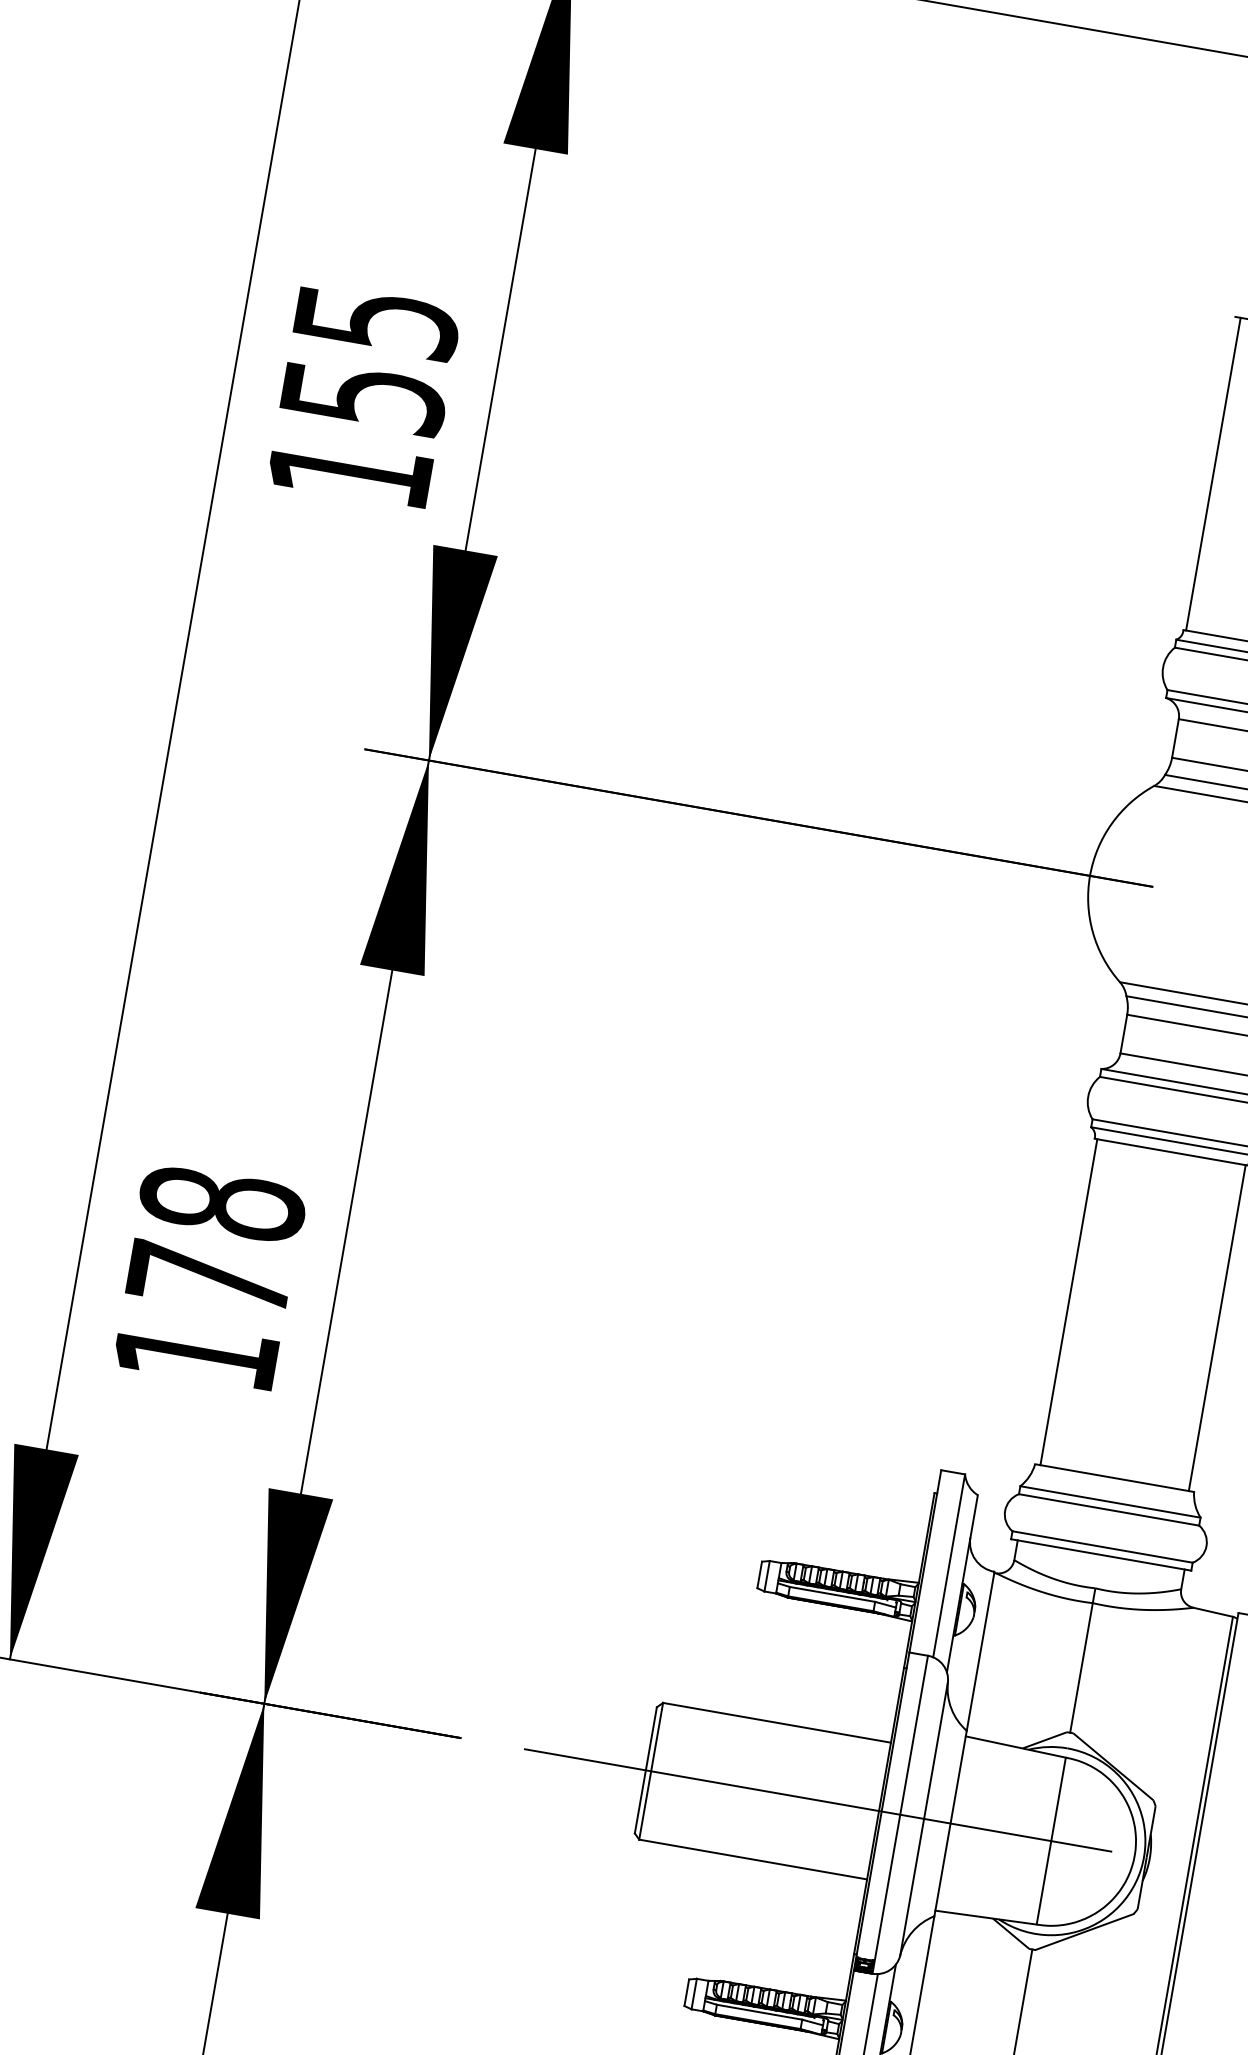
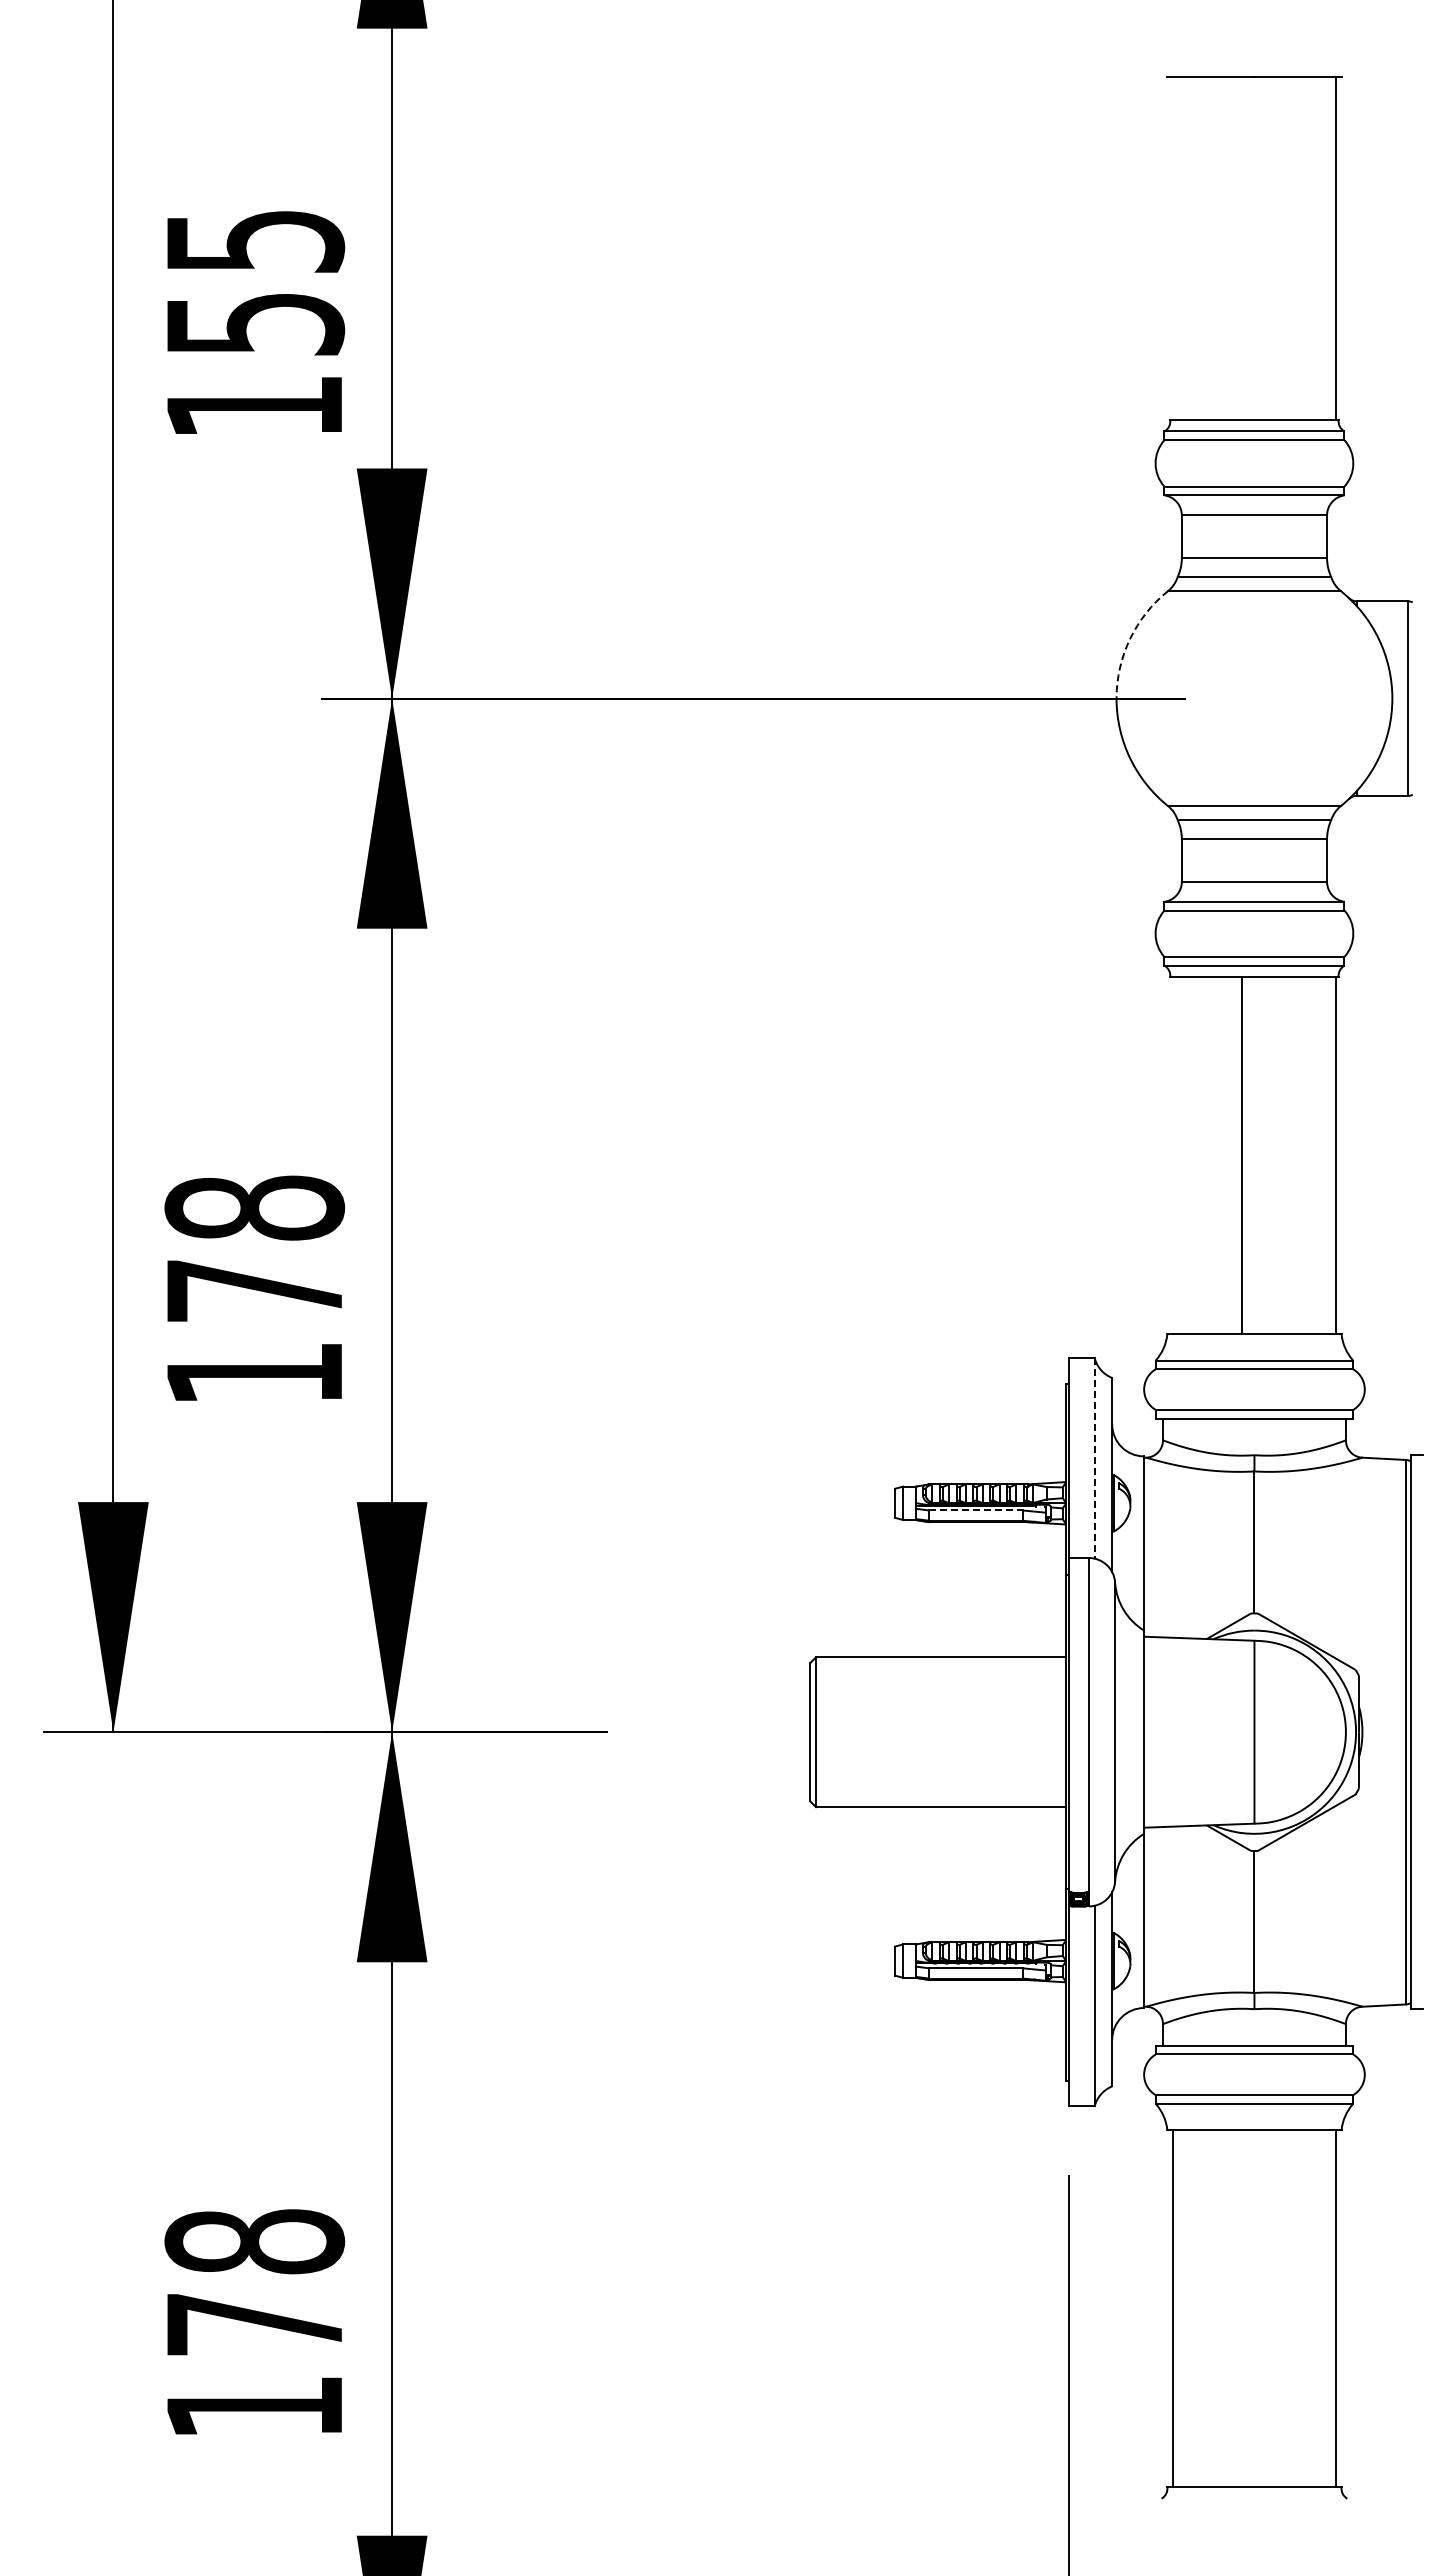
line: (1213, 474) -> (1173, 248), removed
arc: (1112, 823) -> (1130, 638), solid -> dashed
line: (1069, 1301) -> (1242, 1155), moved
line: (948, 1565) -> (1094, 1458), solid -> dashed
line: (832, 1594) -> (976, 1510), solid -> dashed
line: (817, 1800) -> (998, 1732), removed

